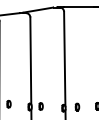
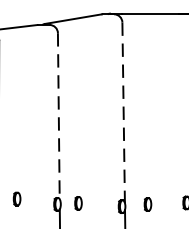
line: (64, 59) -> (123, 113), solid -> dashed
line: (30, 61) -> (58, 117), solid -> dashed

